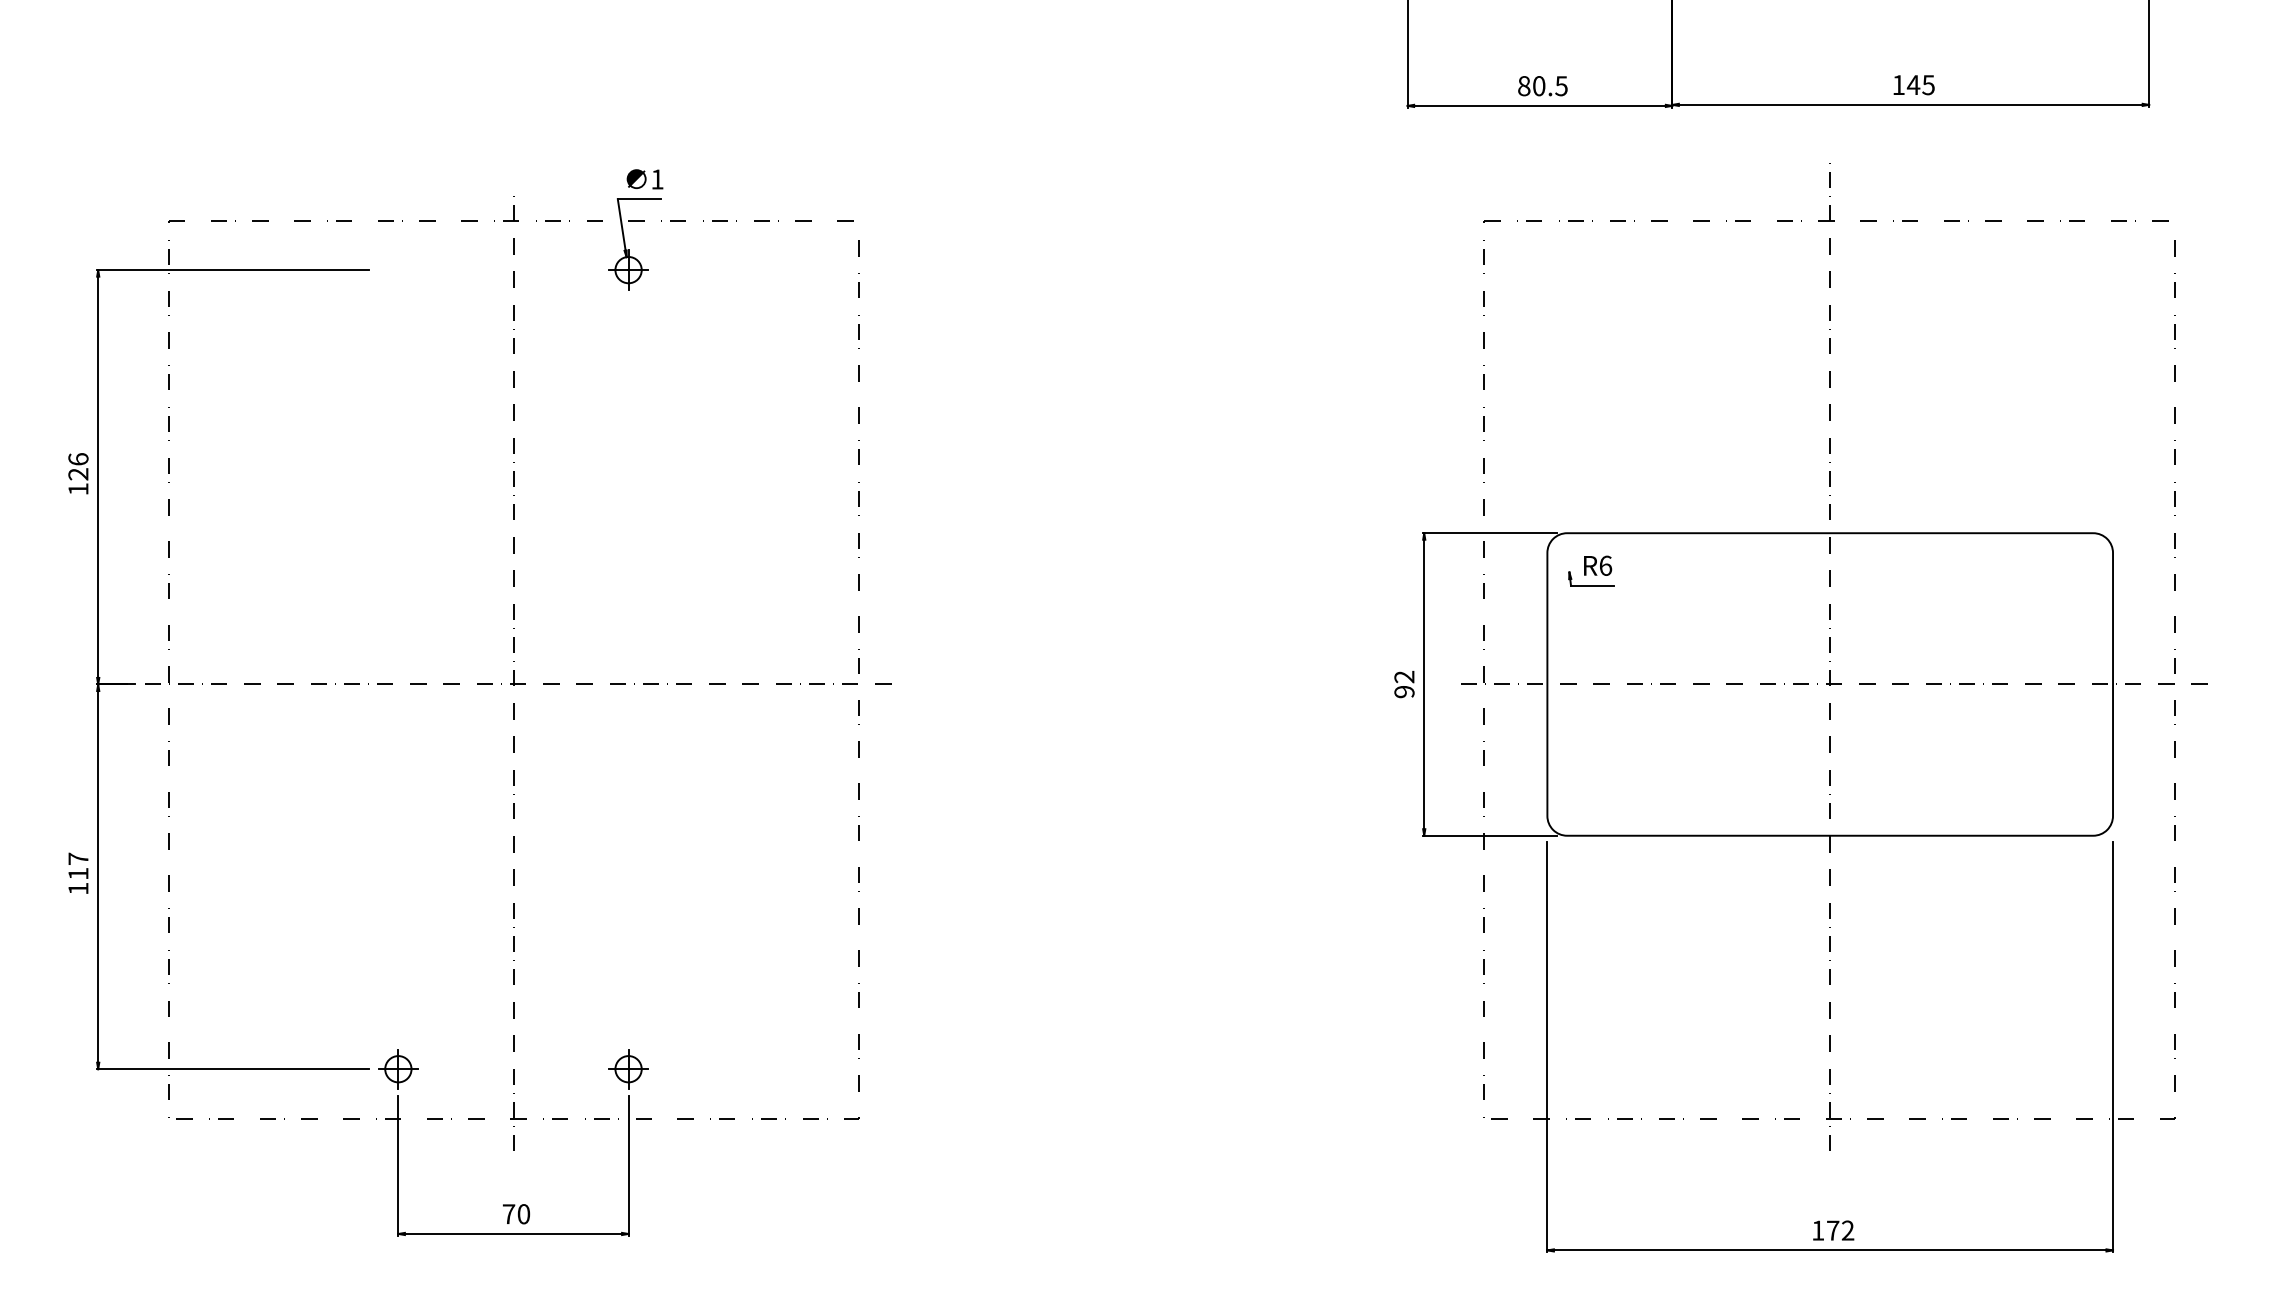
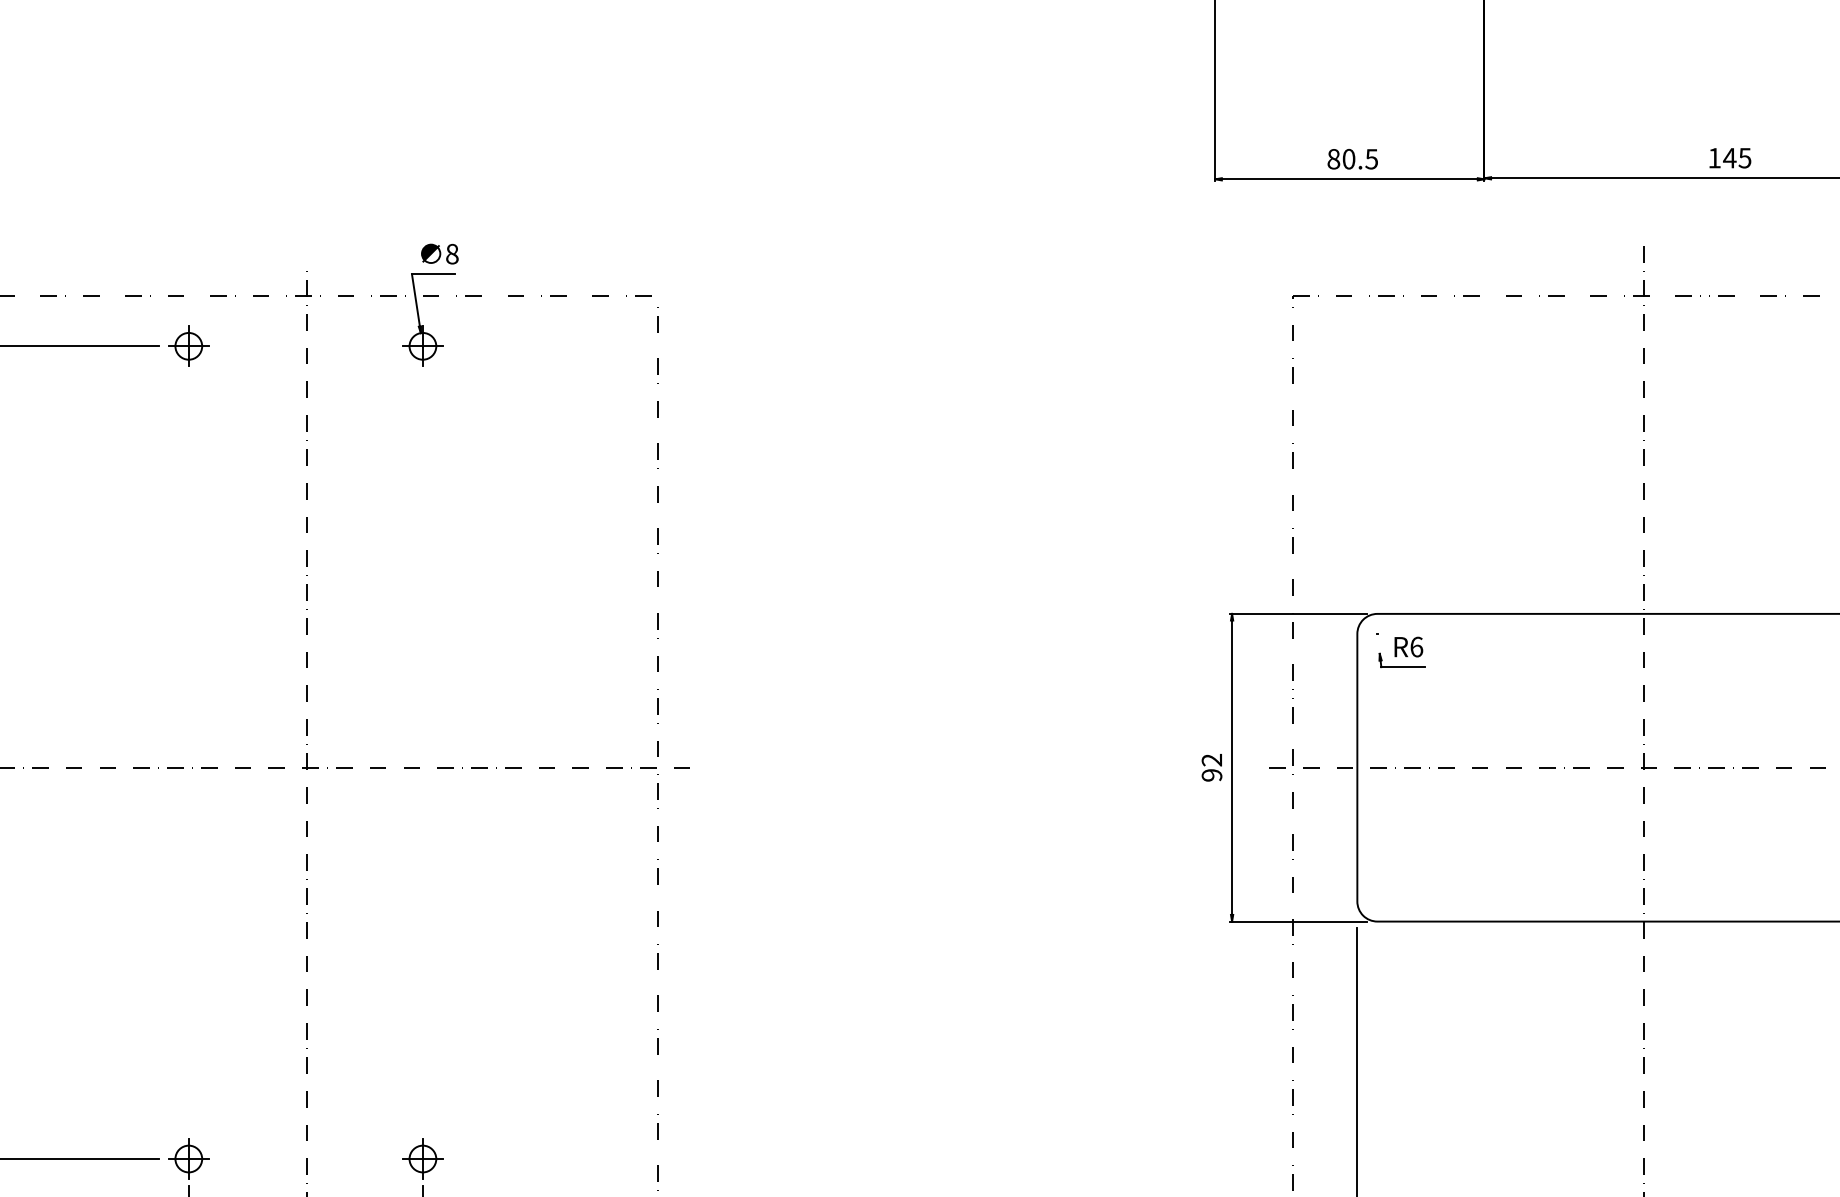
text: (657, 179) -> (452, 254), 1 -> 8
part: (398, 269) -> (188, 345), added

